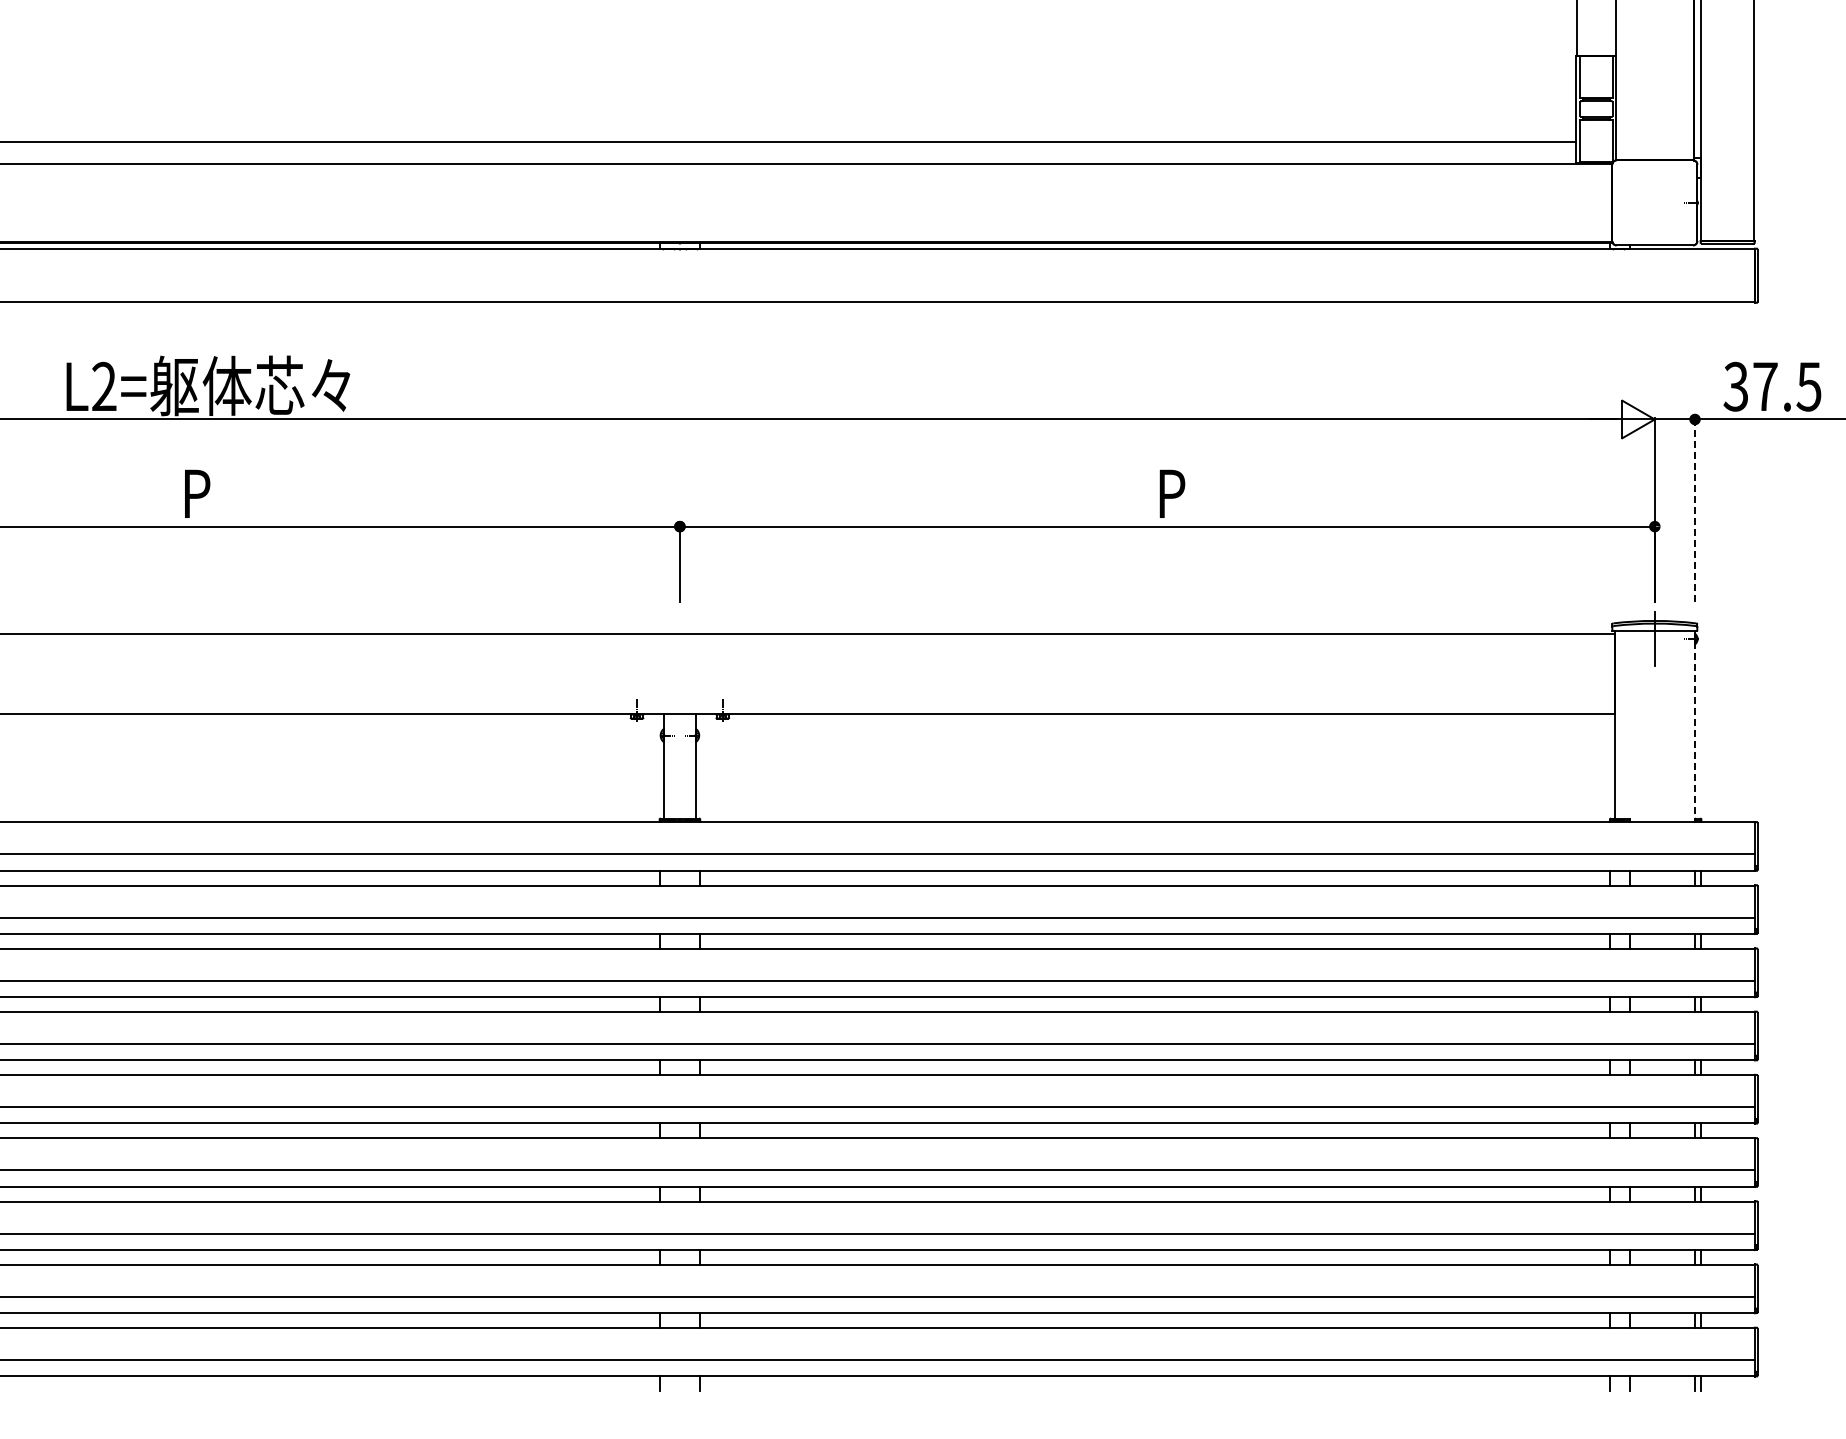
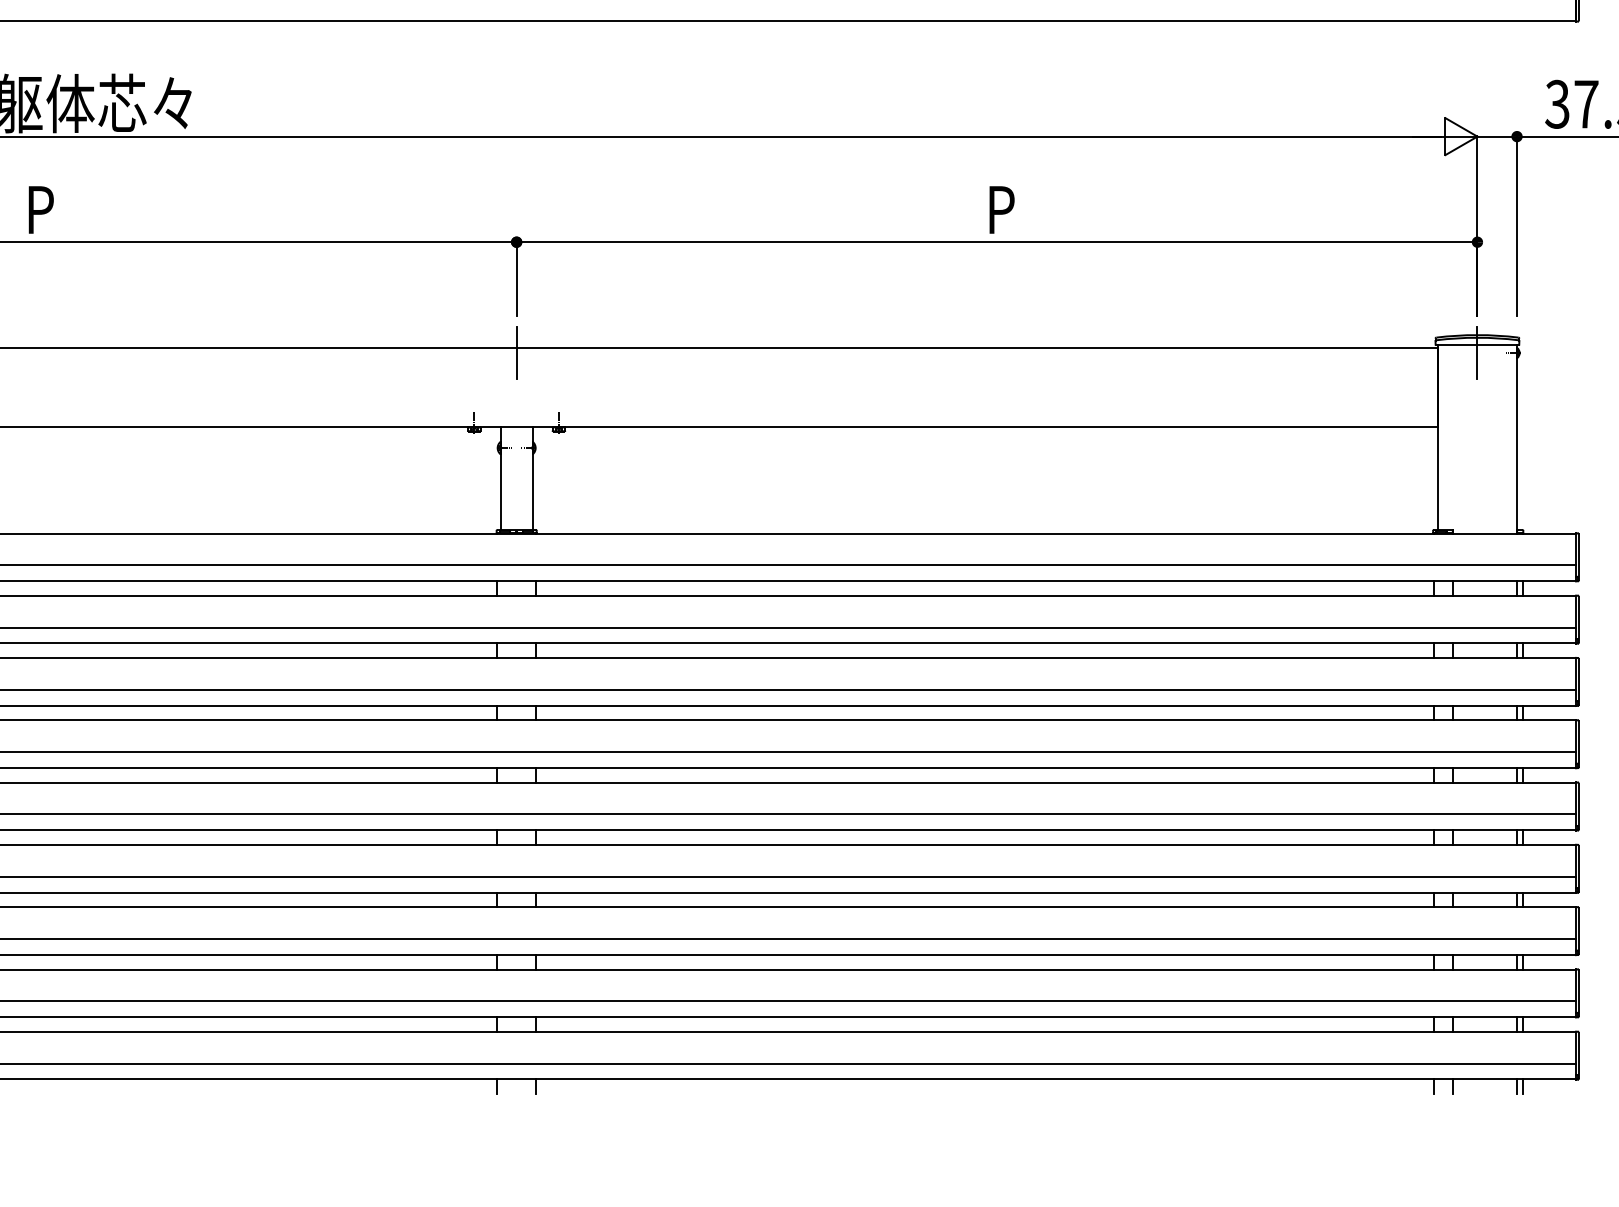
line: (1695, 510) -> (1517, 226), dashed -> solid
line: (679, 638) -> (516, 352), added
line: (1695, 726) -> (1517, 439), dashed -> solid

